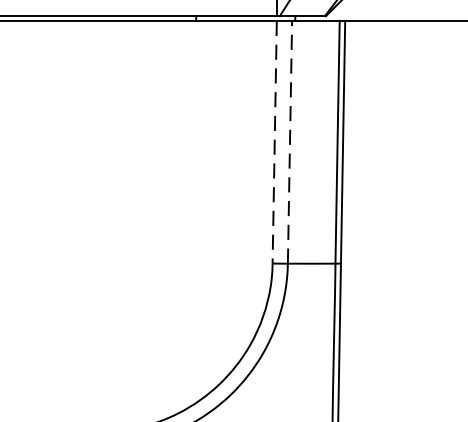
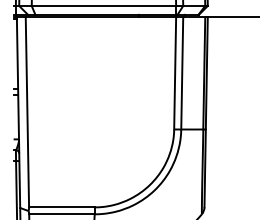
line: (290, 140) -> (182, 72), dashed -> solid
line: (275, 142) -> (175, 73), dashed -> solid

